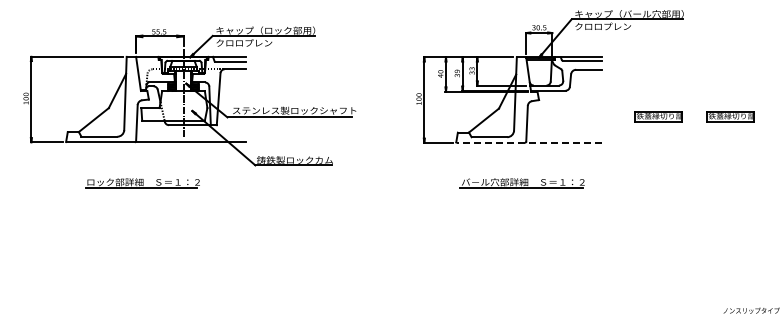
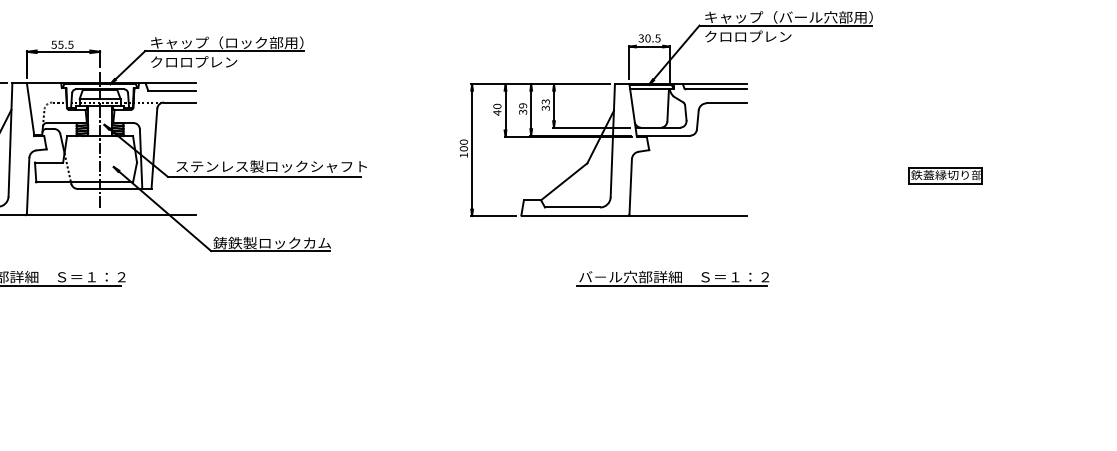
part: (658, 116) -> (833, 175), removed
line: (529, 142) -> (634, 215), dashed -> solid
part: (521, 183) -> (671, 278), moved

